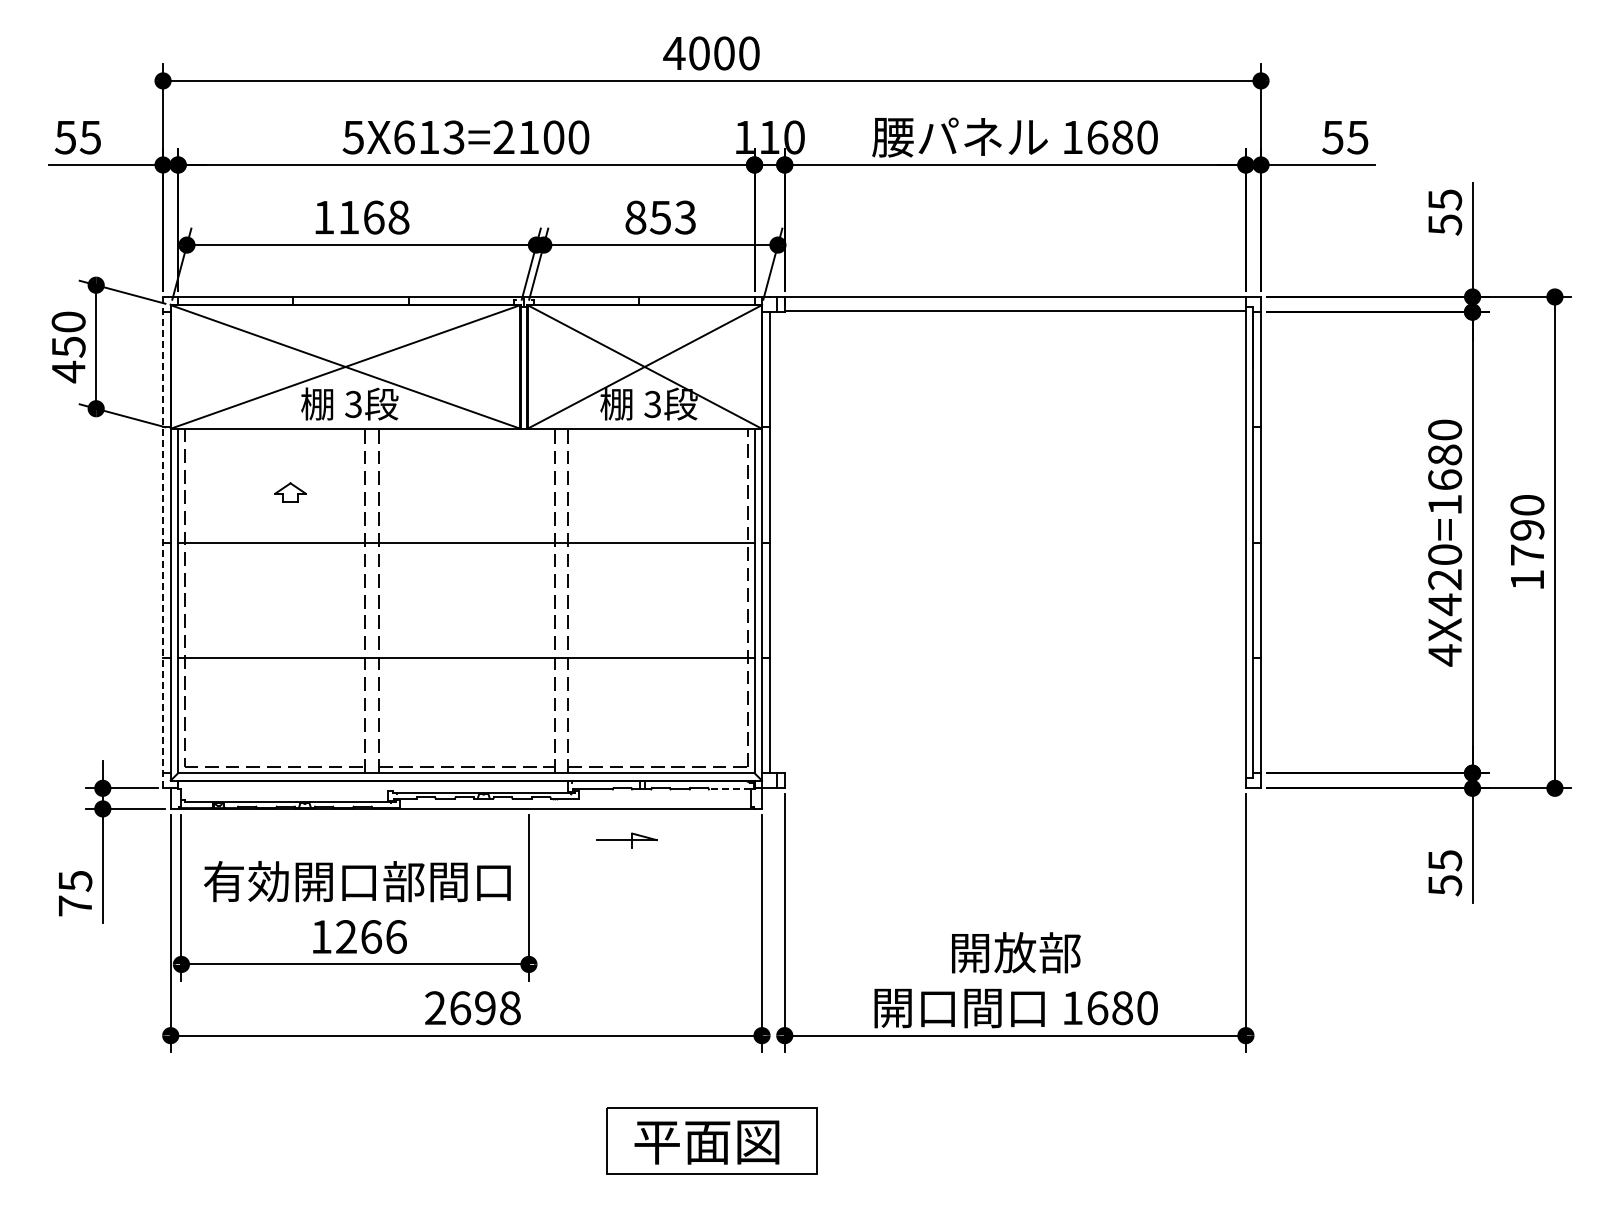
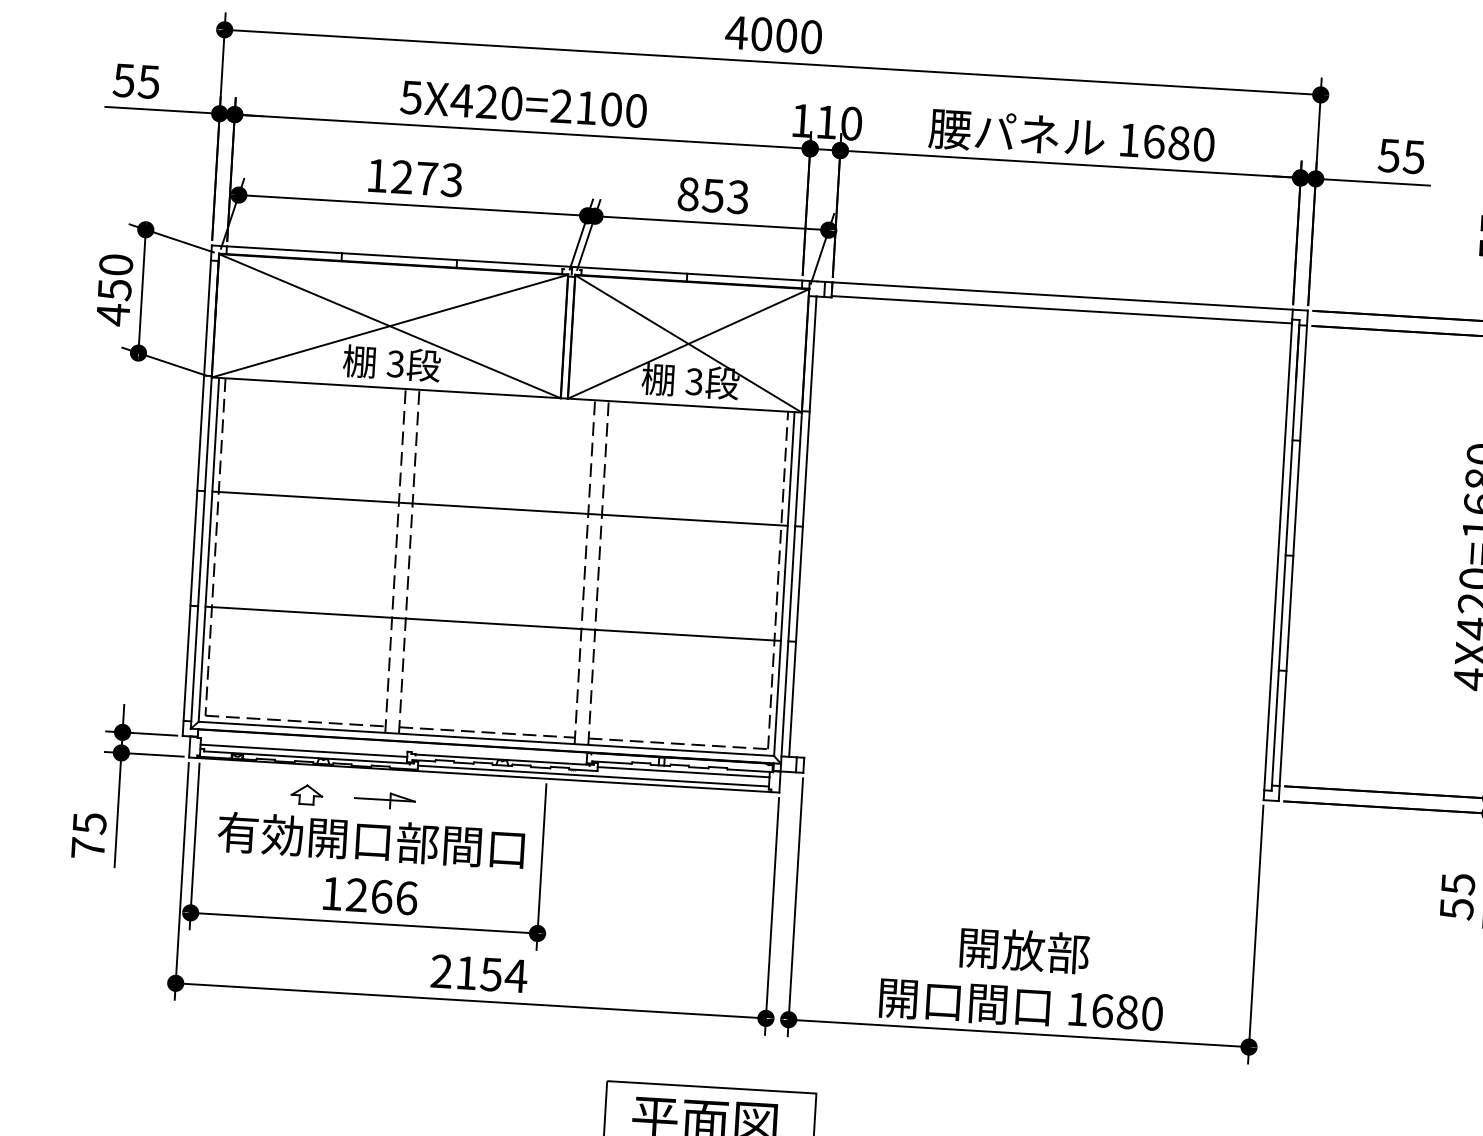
text: (428, 137) -> (486, 102), 5X613=2100 -> 5X420=2100
text: (373, 217) -> (426, 178), 1168 -> 1273
part: (290, 492) -> (306, 794), moved
line: (163, 542) -> (197, 490), dashed -> solid
line: (729, 789) -> (748, 770), dashed -> solid
line: (665, 794) -> (683, 771), added
line: (284, 795) -> (303, 750), added
line: (575, 804) -> (593, 776), added
part: (626, 840) -> (384, 800), moved
text: (485, 1008) -> (491, 974), 2698 -> 2154

